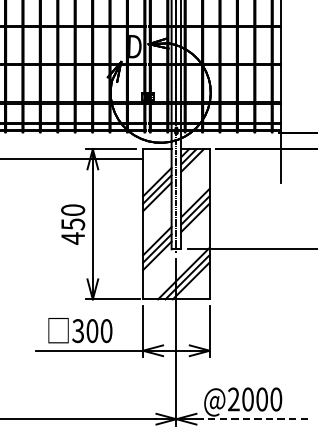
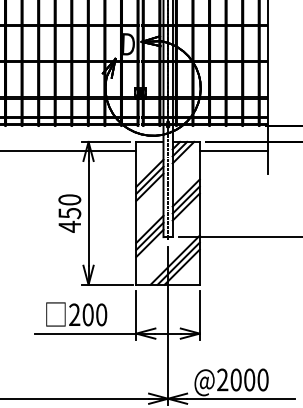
line: (245, 159) -> (233, 151), added
text: (78, 331) -> (74, 315), 300 -> 200
line: (253, 418) -> (241, 398), dashed -> solid

